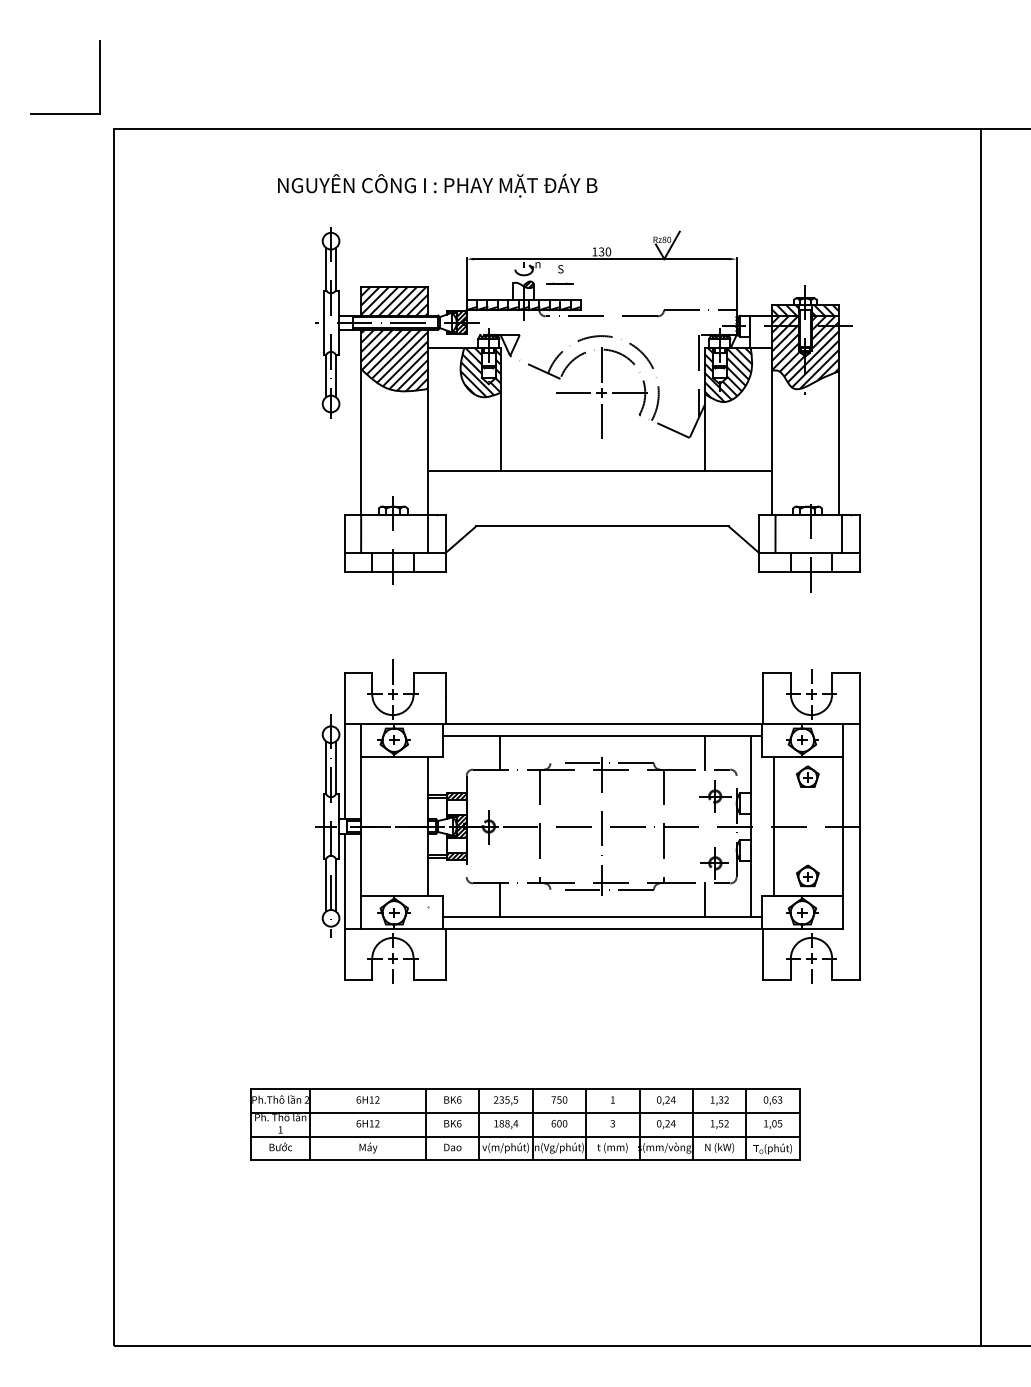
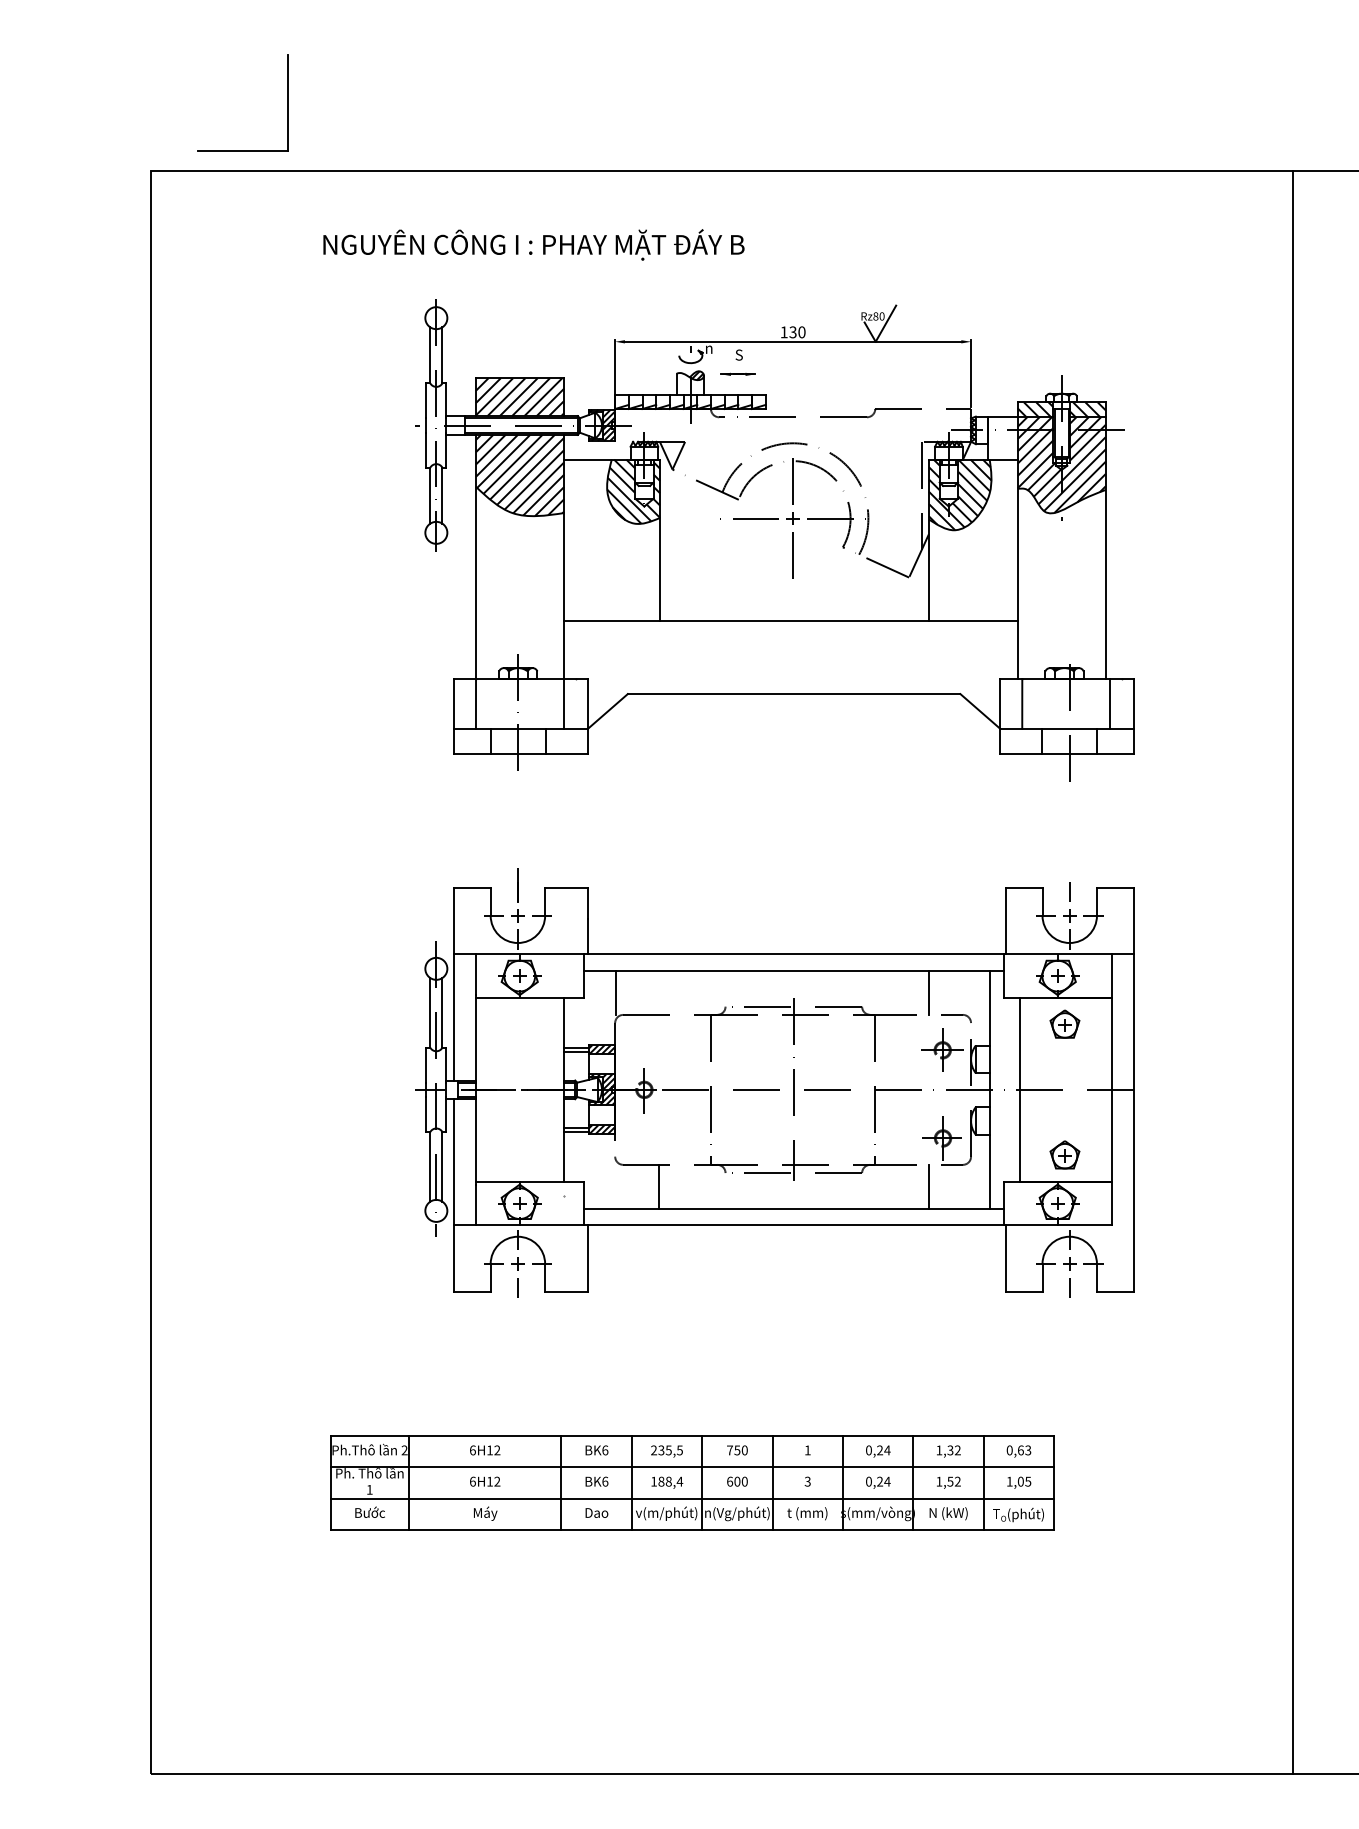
part: (99, 77) -> (287, 102), moved
text: (437, 185) -> (533, 244), moved
line: (500, 752) -> (616, 992), moved

